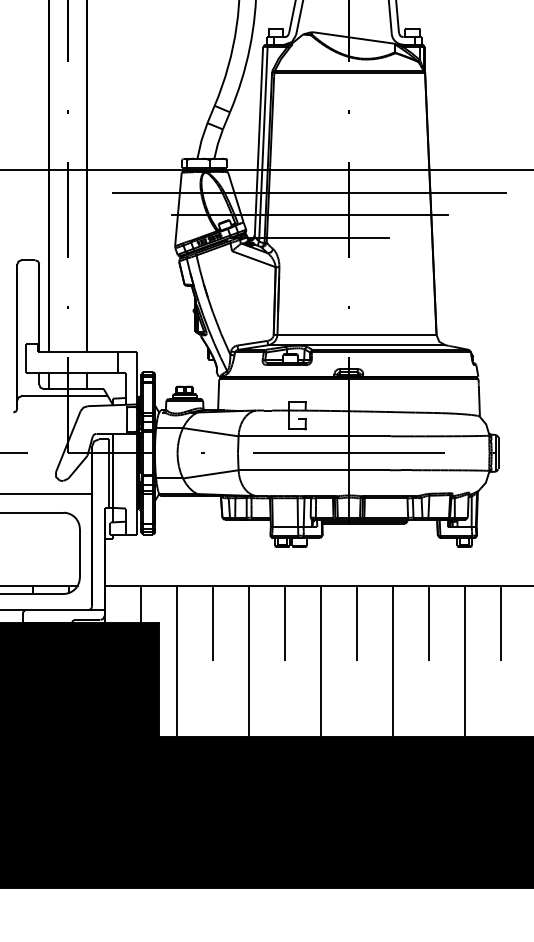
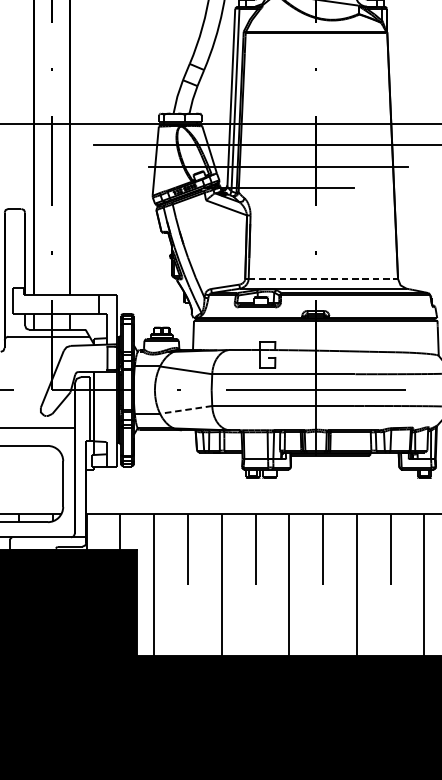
line: (357, 334) -> (323, 278), solid -> dashed
line: (210, 474) -> (185, 410), solid -> dashed

